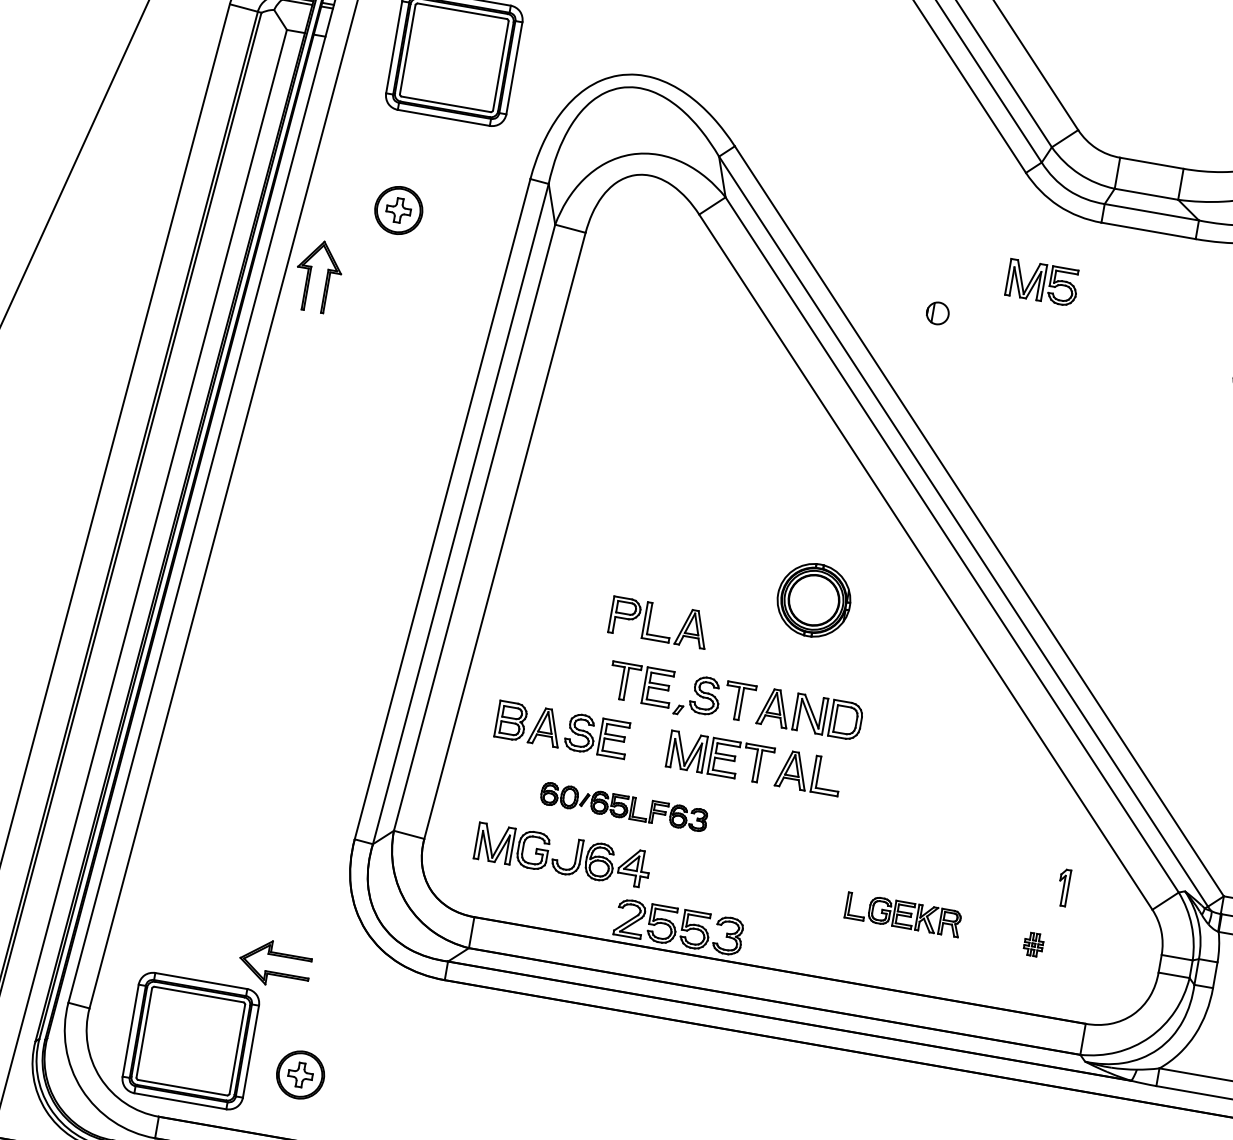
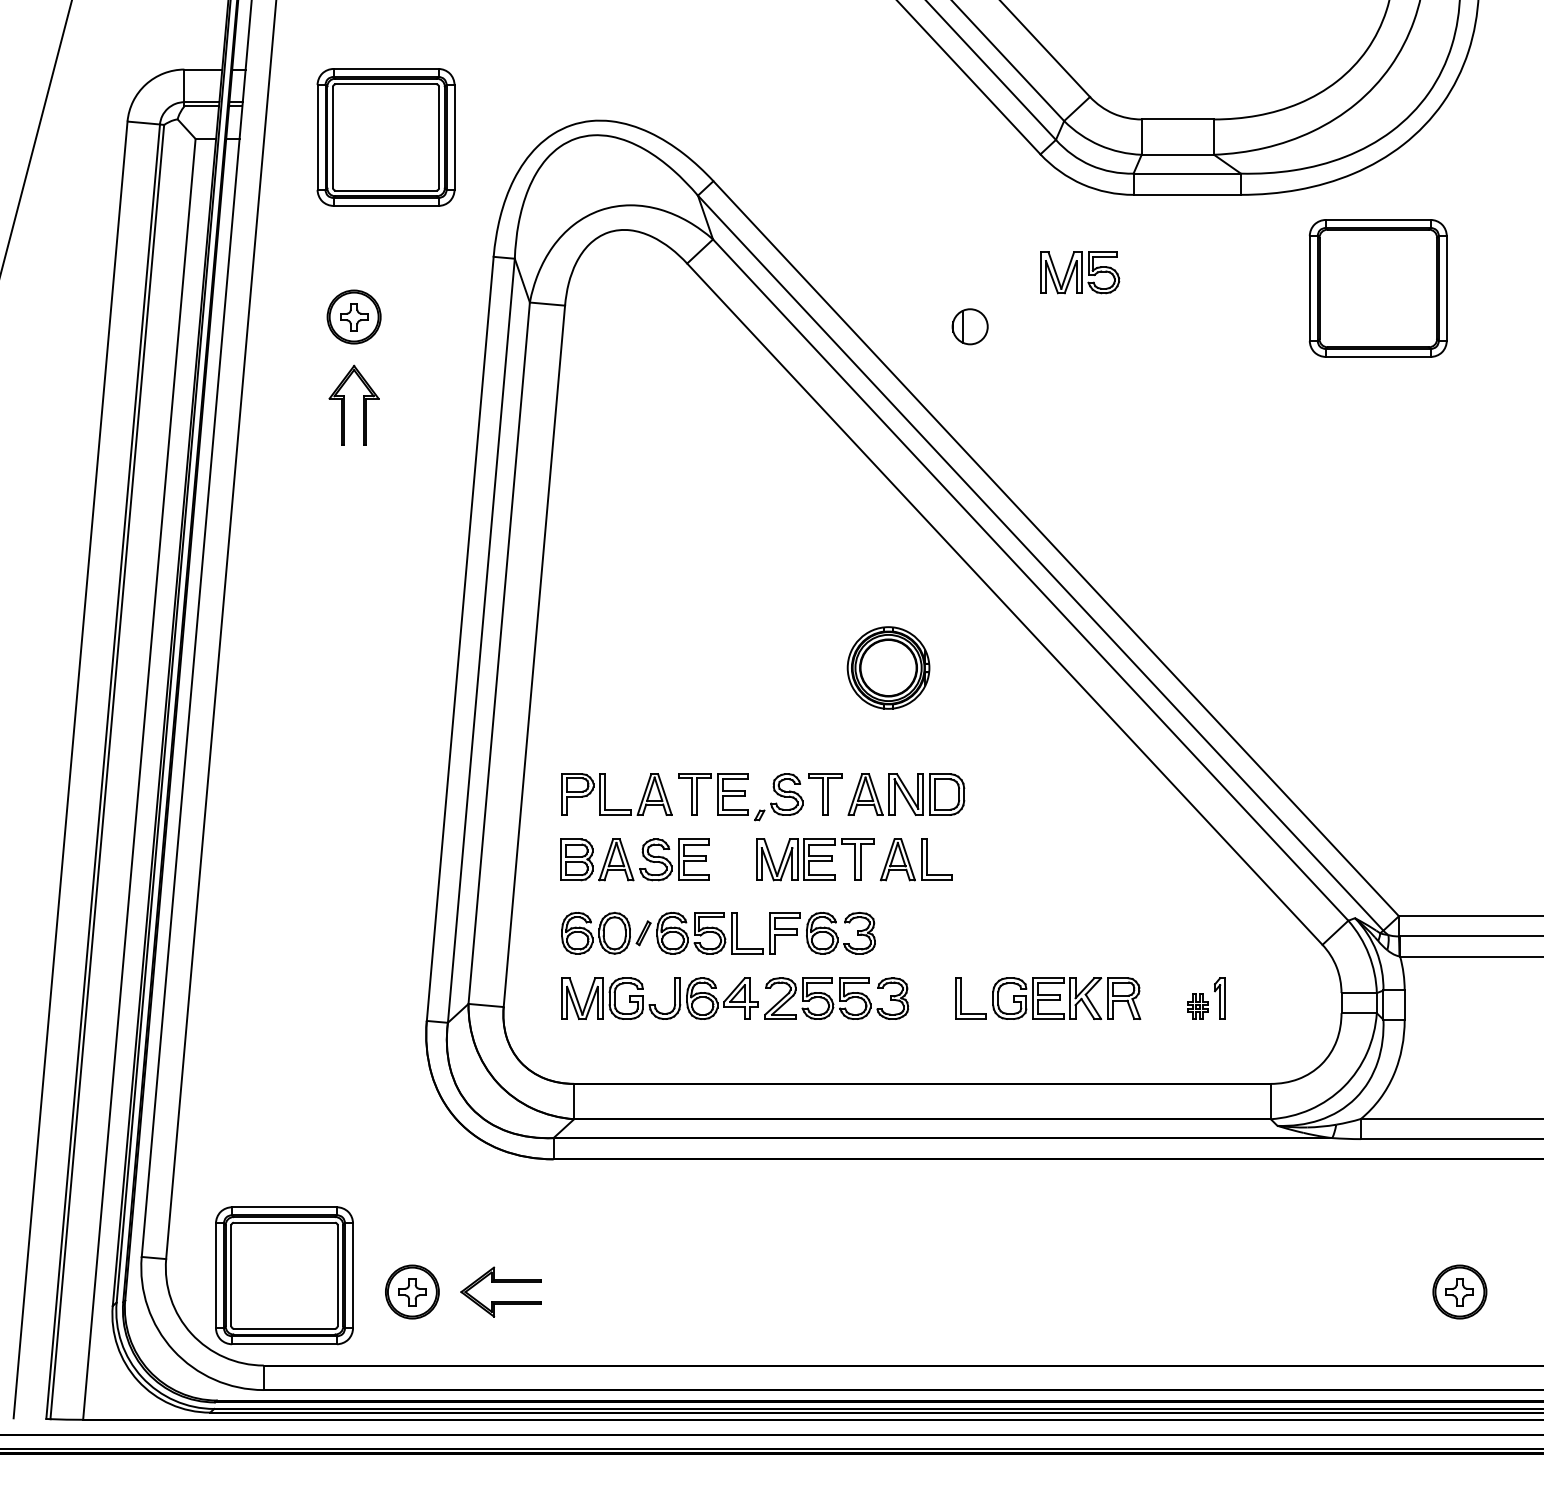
part: (310, 274) -> (344, 404), moved
part: (937, 313) -> (969, 326), size x1.43
part: (649, 620) -> (605, 794), moved
part: (624, 806) -> (718, 932), size x1.67
part: (1063, 887) -> (1219, 998), moved
part: (903, 914) -> (1048, 998), size x1.43
part: (679, 927) -> (836, 998), moved
part: (276, 955) -> (500, 1282), moved

